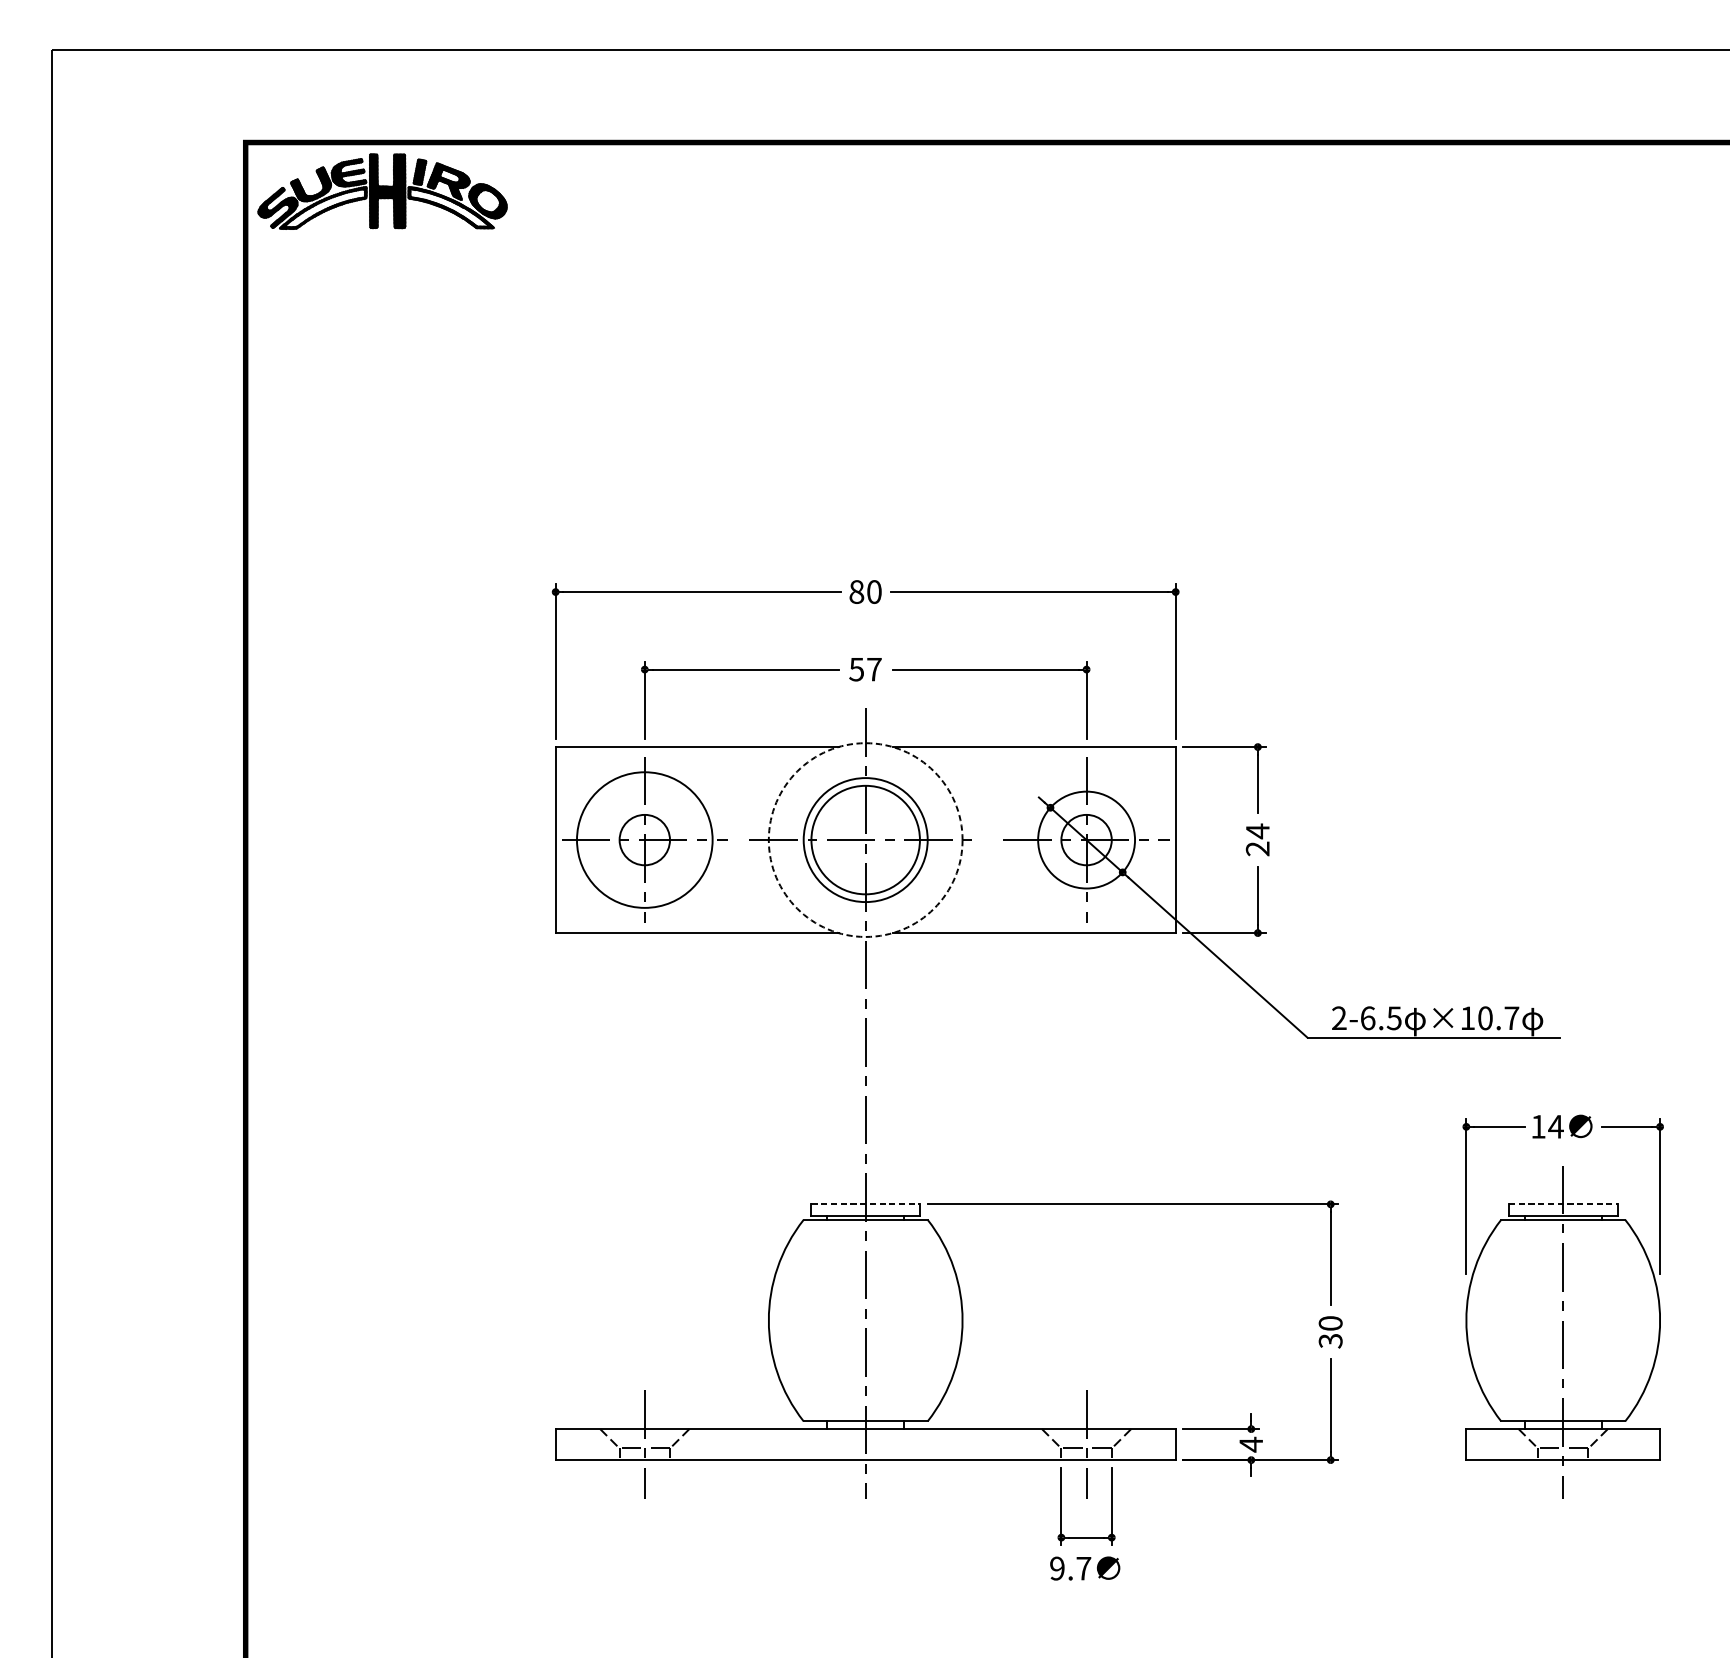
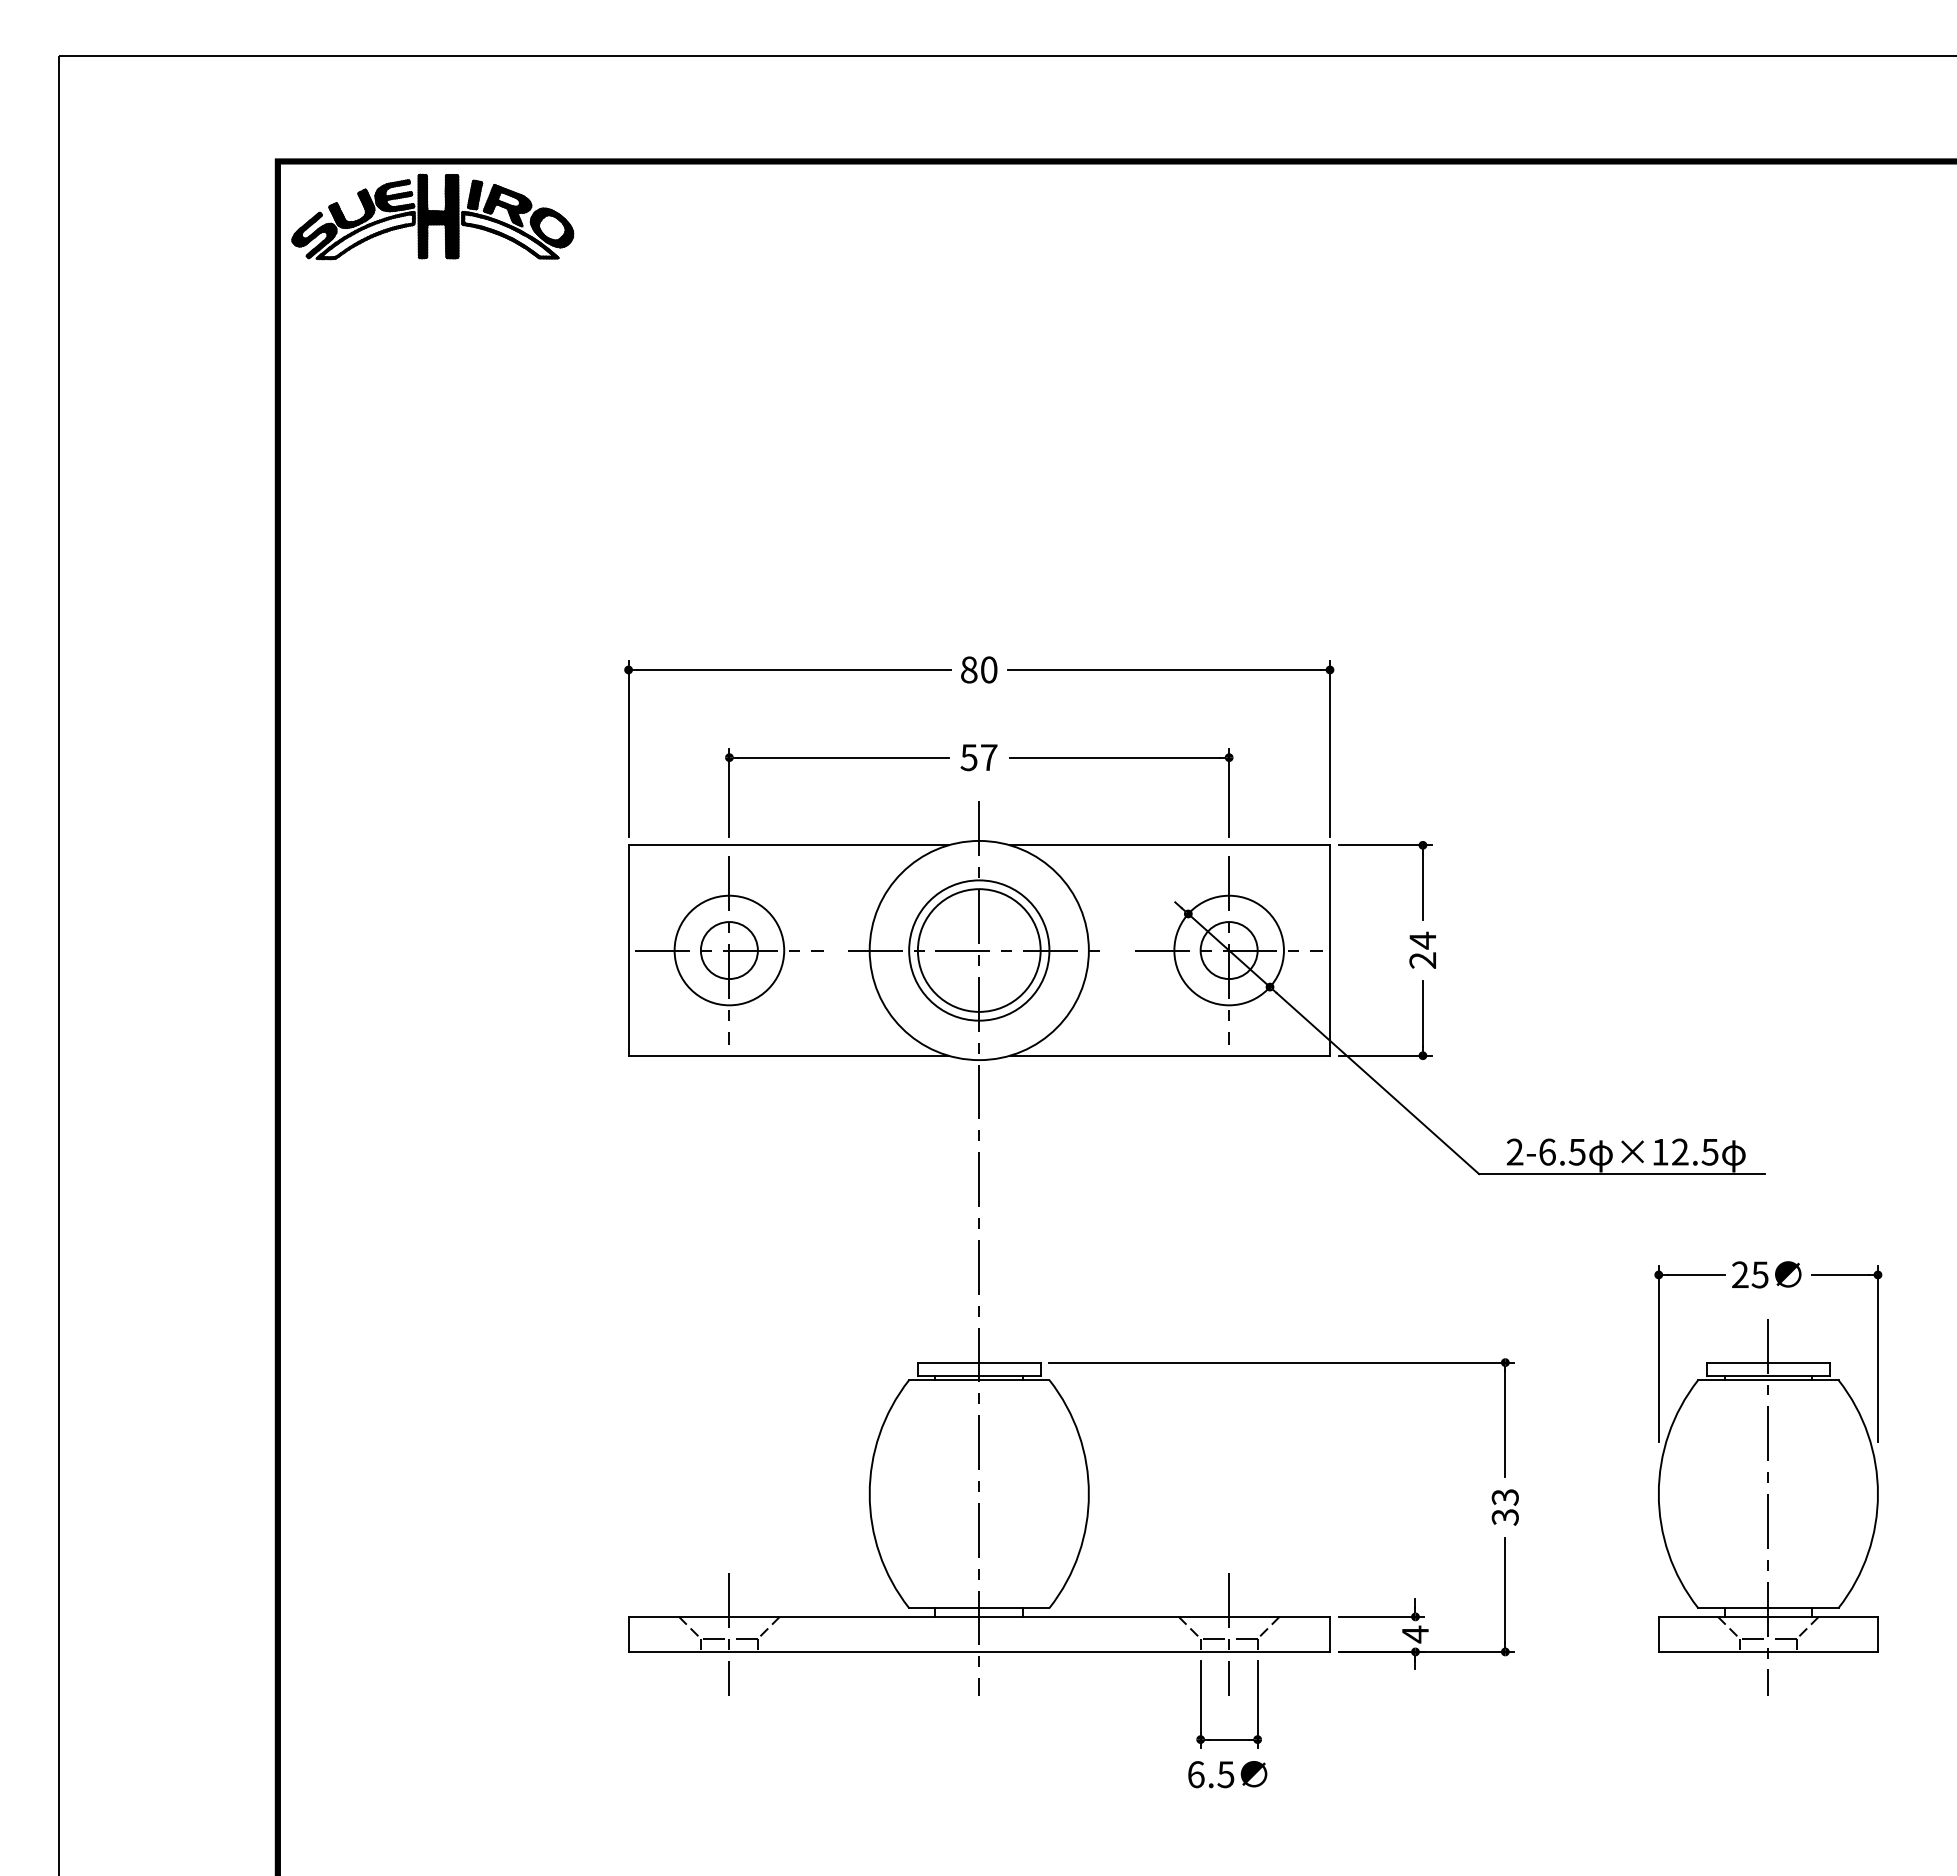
circle: (644, 840) -> (729, 950), size x0.71
circle: (865, 840) -> (978, 950), dashed -> solid
text: (1498, 1017) -> (1695, 1151), ×10.7 -> ×12.5
text: (1547, 1126) -> (1750, 1274), 14 -> 25
line: (865, 1204) -> (979, 1362), dashed -> solid
line: (1563, 1204) -> (1768, 1362), dashed -> solid
text: (1329, 1323) -> (1504, 1497), 30 -> 33
text: (1070, 1568) -> (1211, 1774), 9.7 -> 6.5

